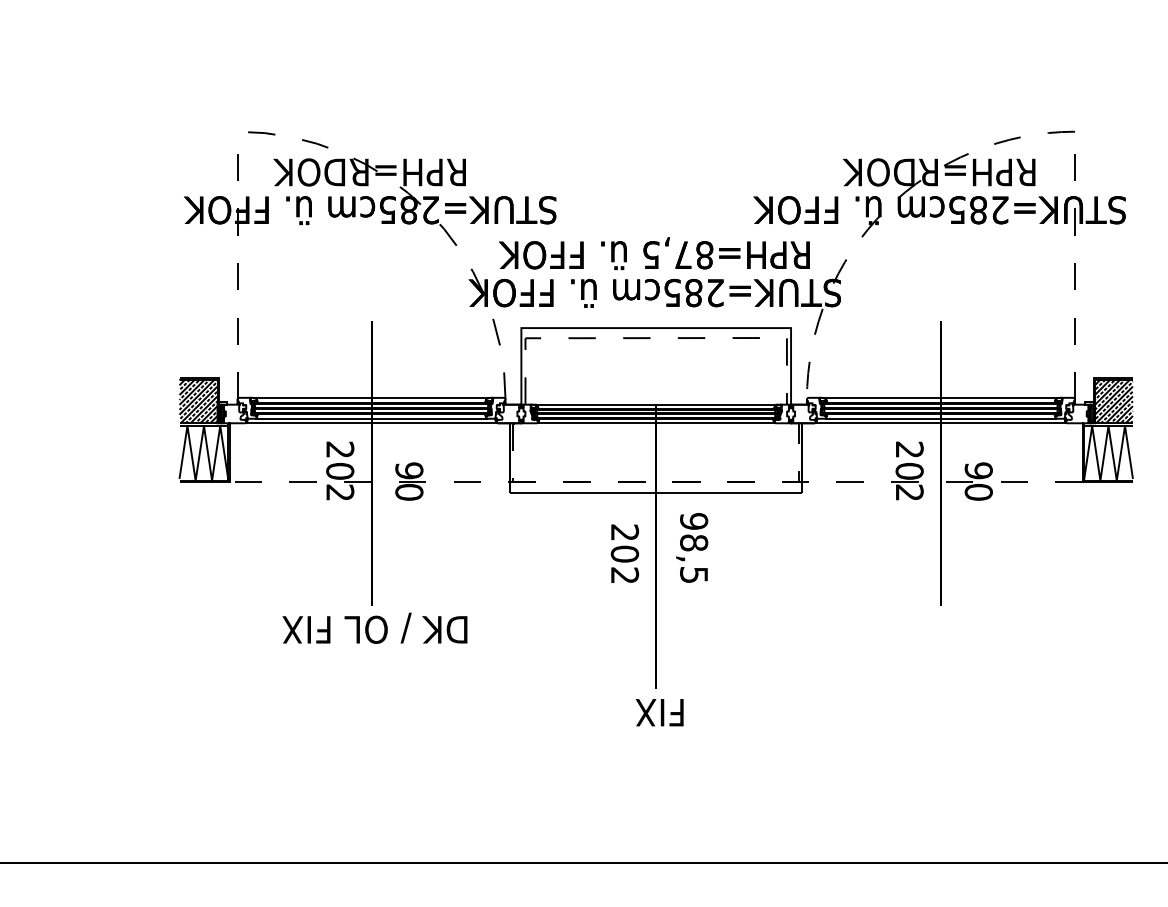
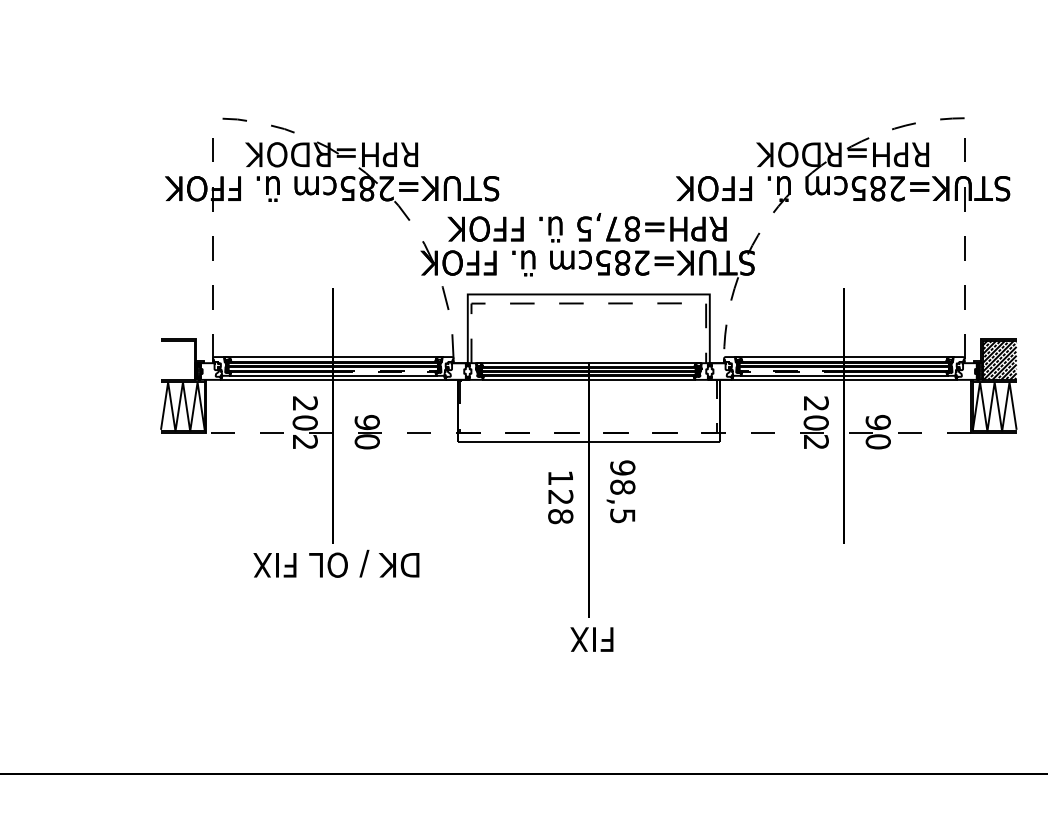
hatch: (198, 401) -> (178, 360), removed
line: (490, 414) -> (440, 372), solid -> dashed
line: (822, 414) -> (738, 372), solid -> dashed
text: (624, 553) -> (560, 496), 202 -> 128

